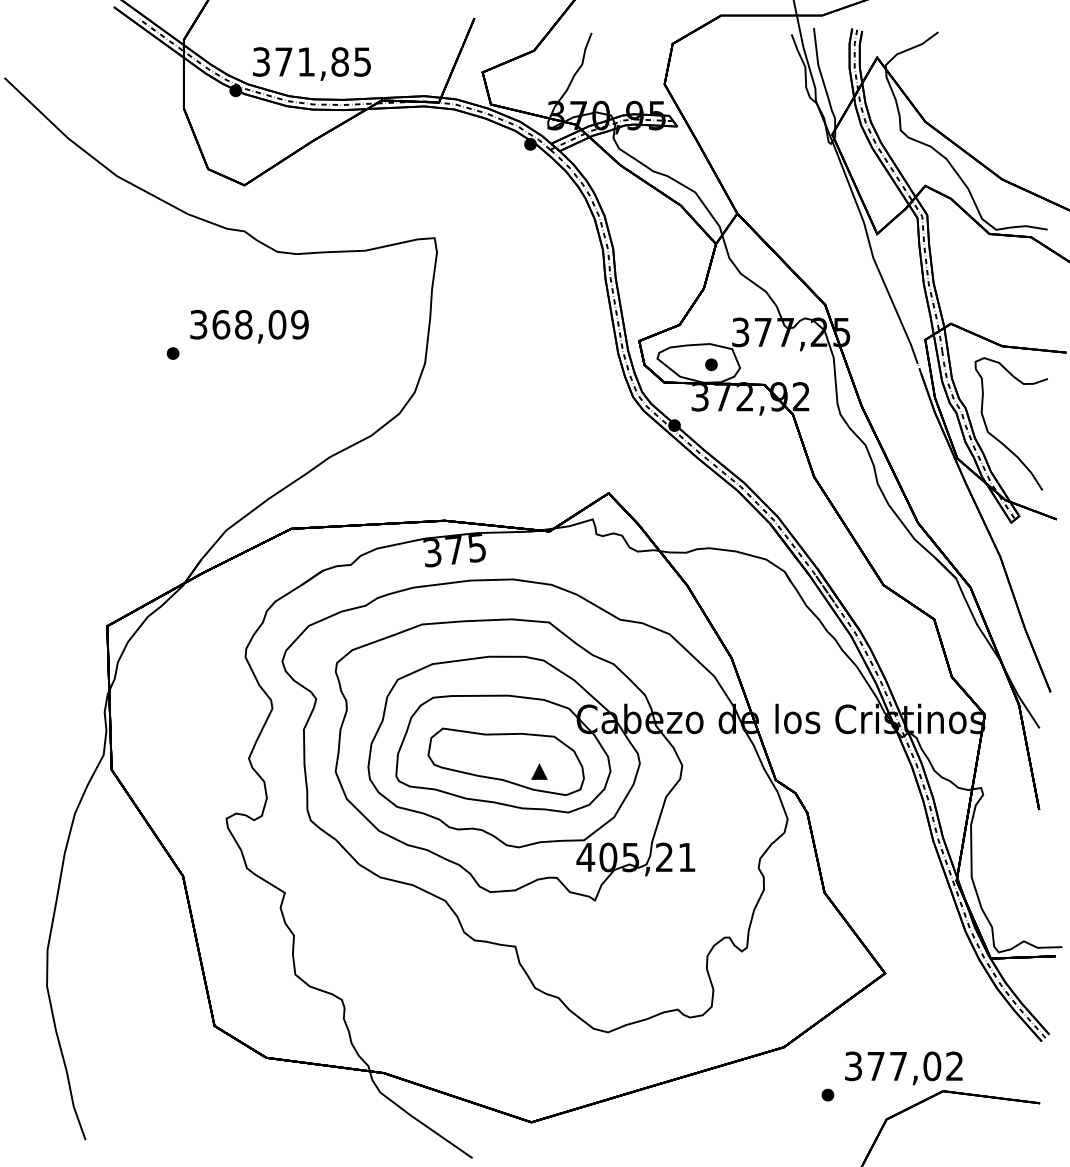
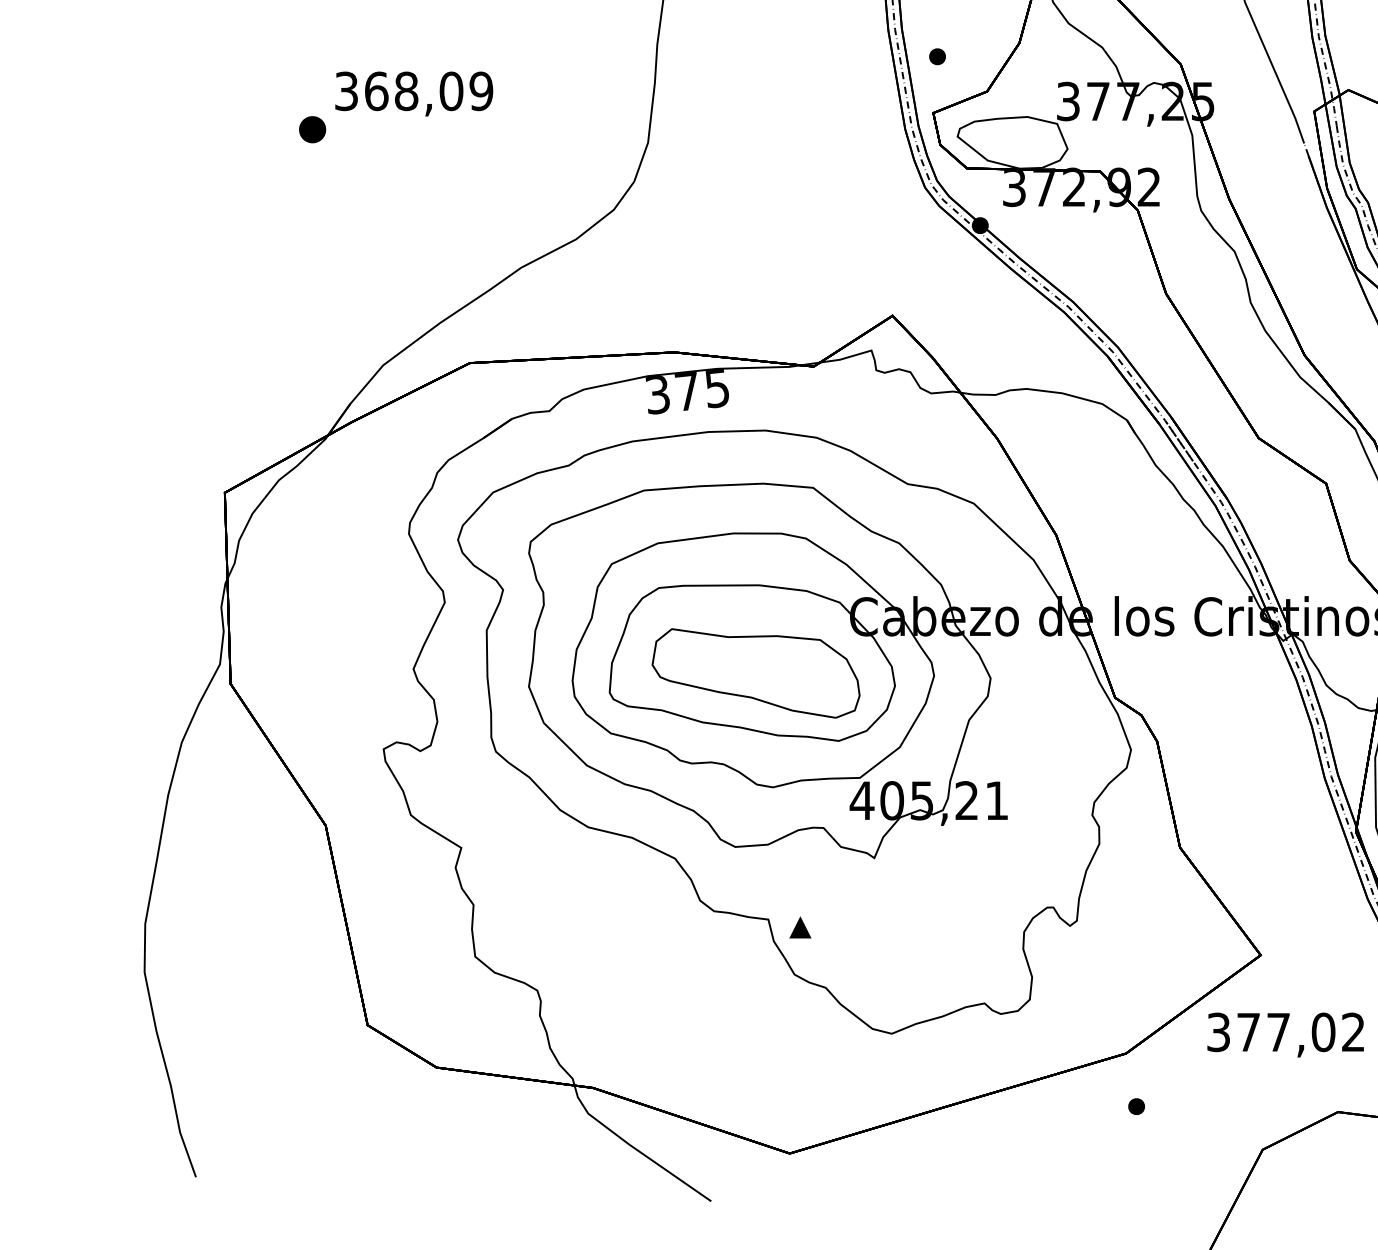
part: (172, 353) -> (311, 129), size x1.6
part: (711, 364) -> (937, 56), moved
part: (539, 771) -> (800, 927), moved
text: (903, 1068) -> (1285, 1035), moved
part: (827, 1094) -> (1136, 1105), moved

